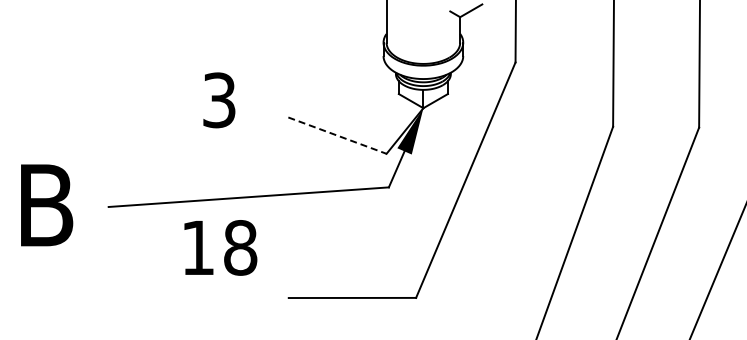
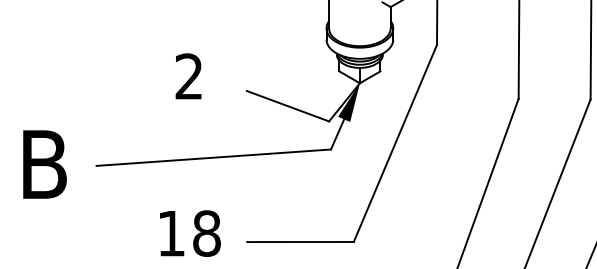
text: (219, 100) -> (189, 76), 3 -> 2
line: (337, 135) -> (288, 106), dashed -> solid
text: (220, 247) -> (190, 233), moved

